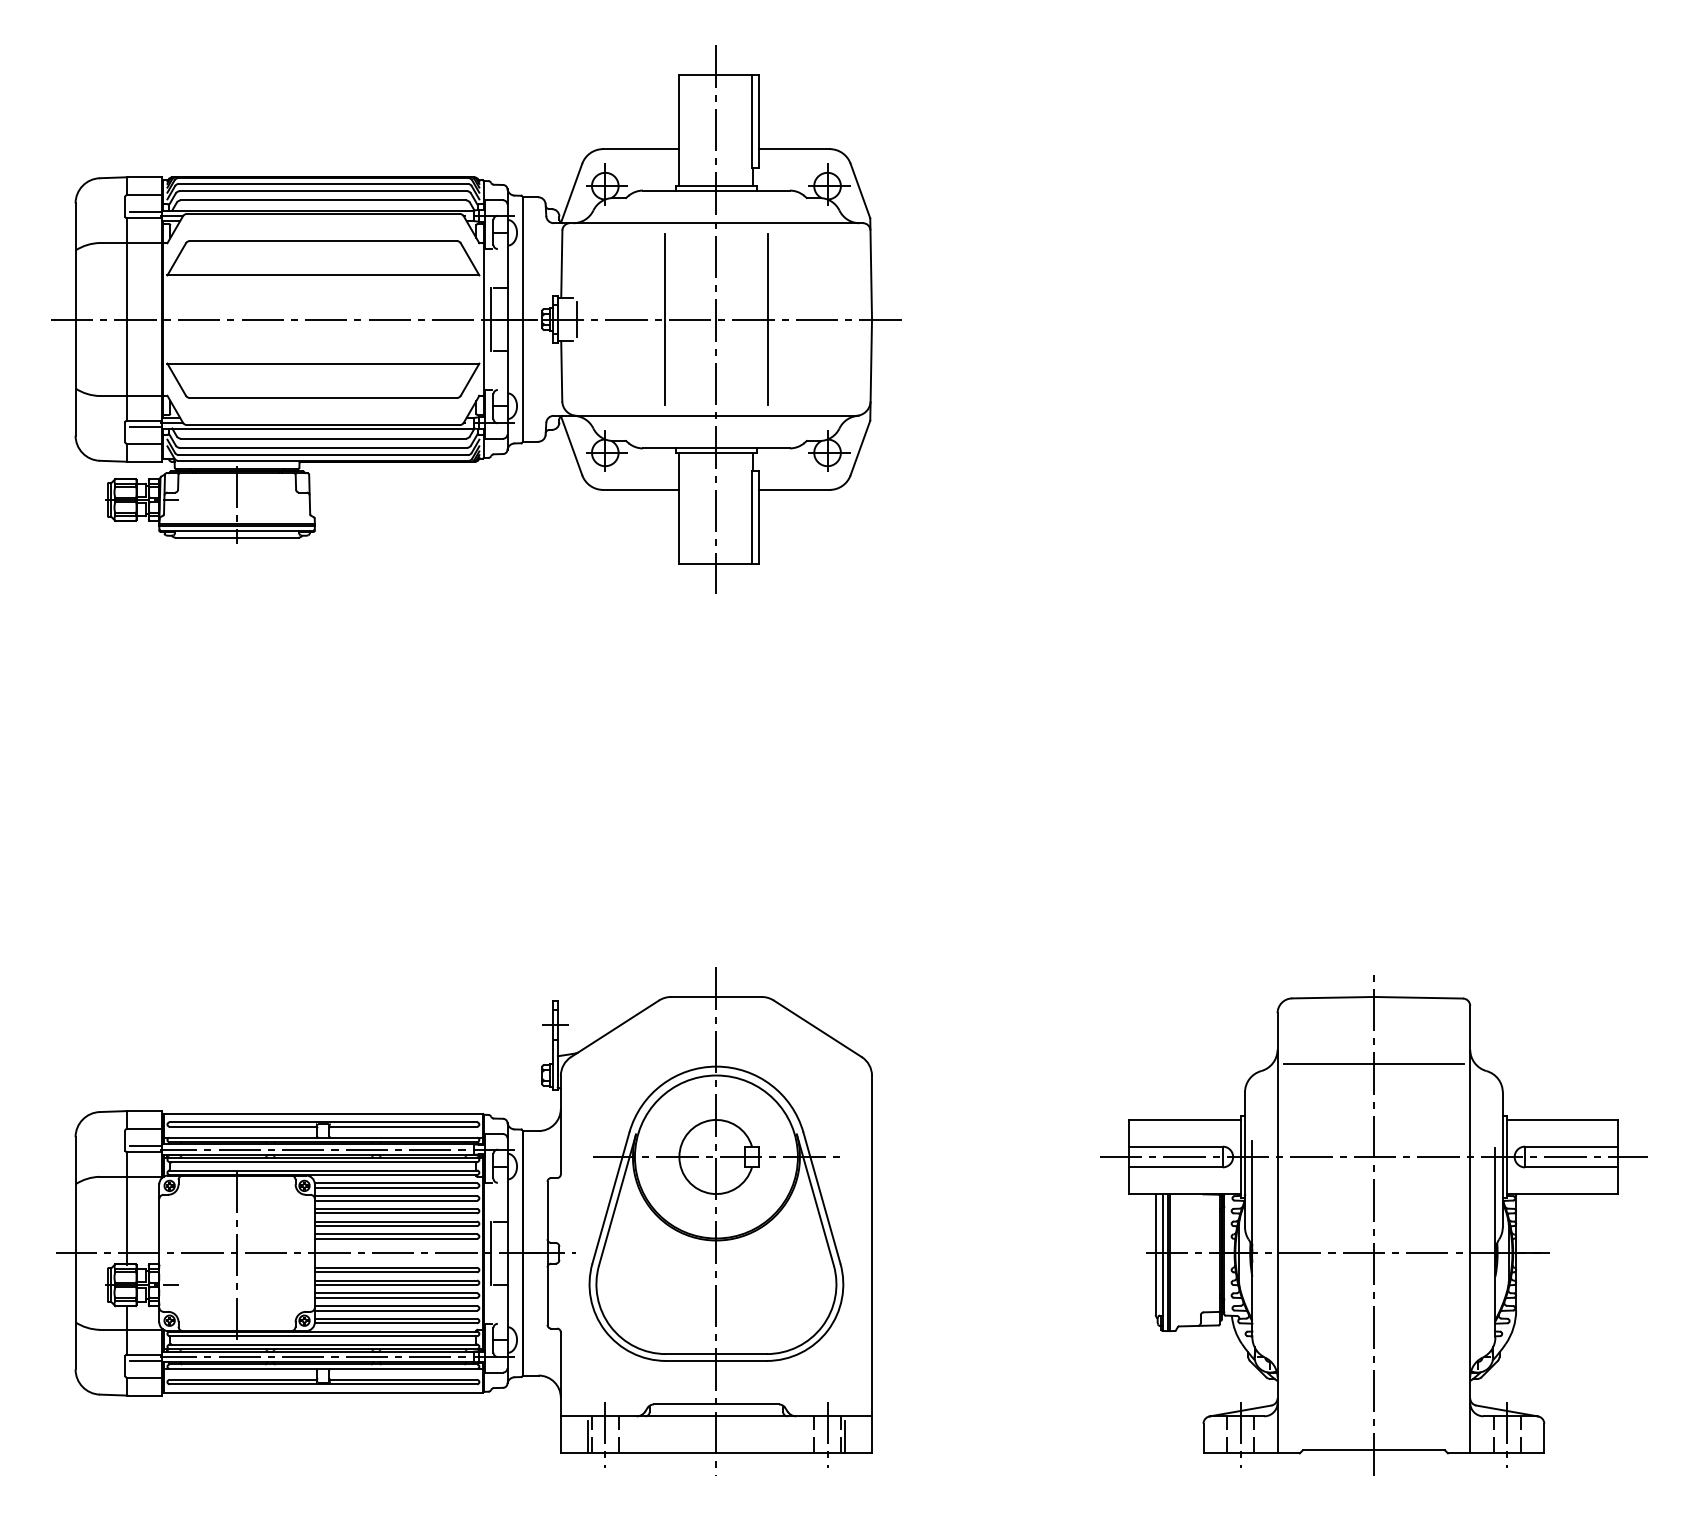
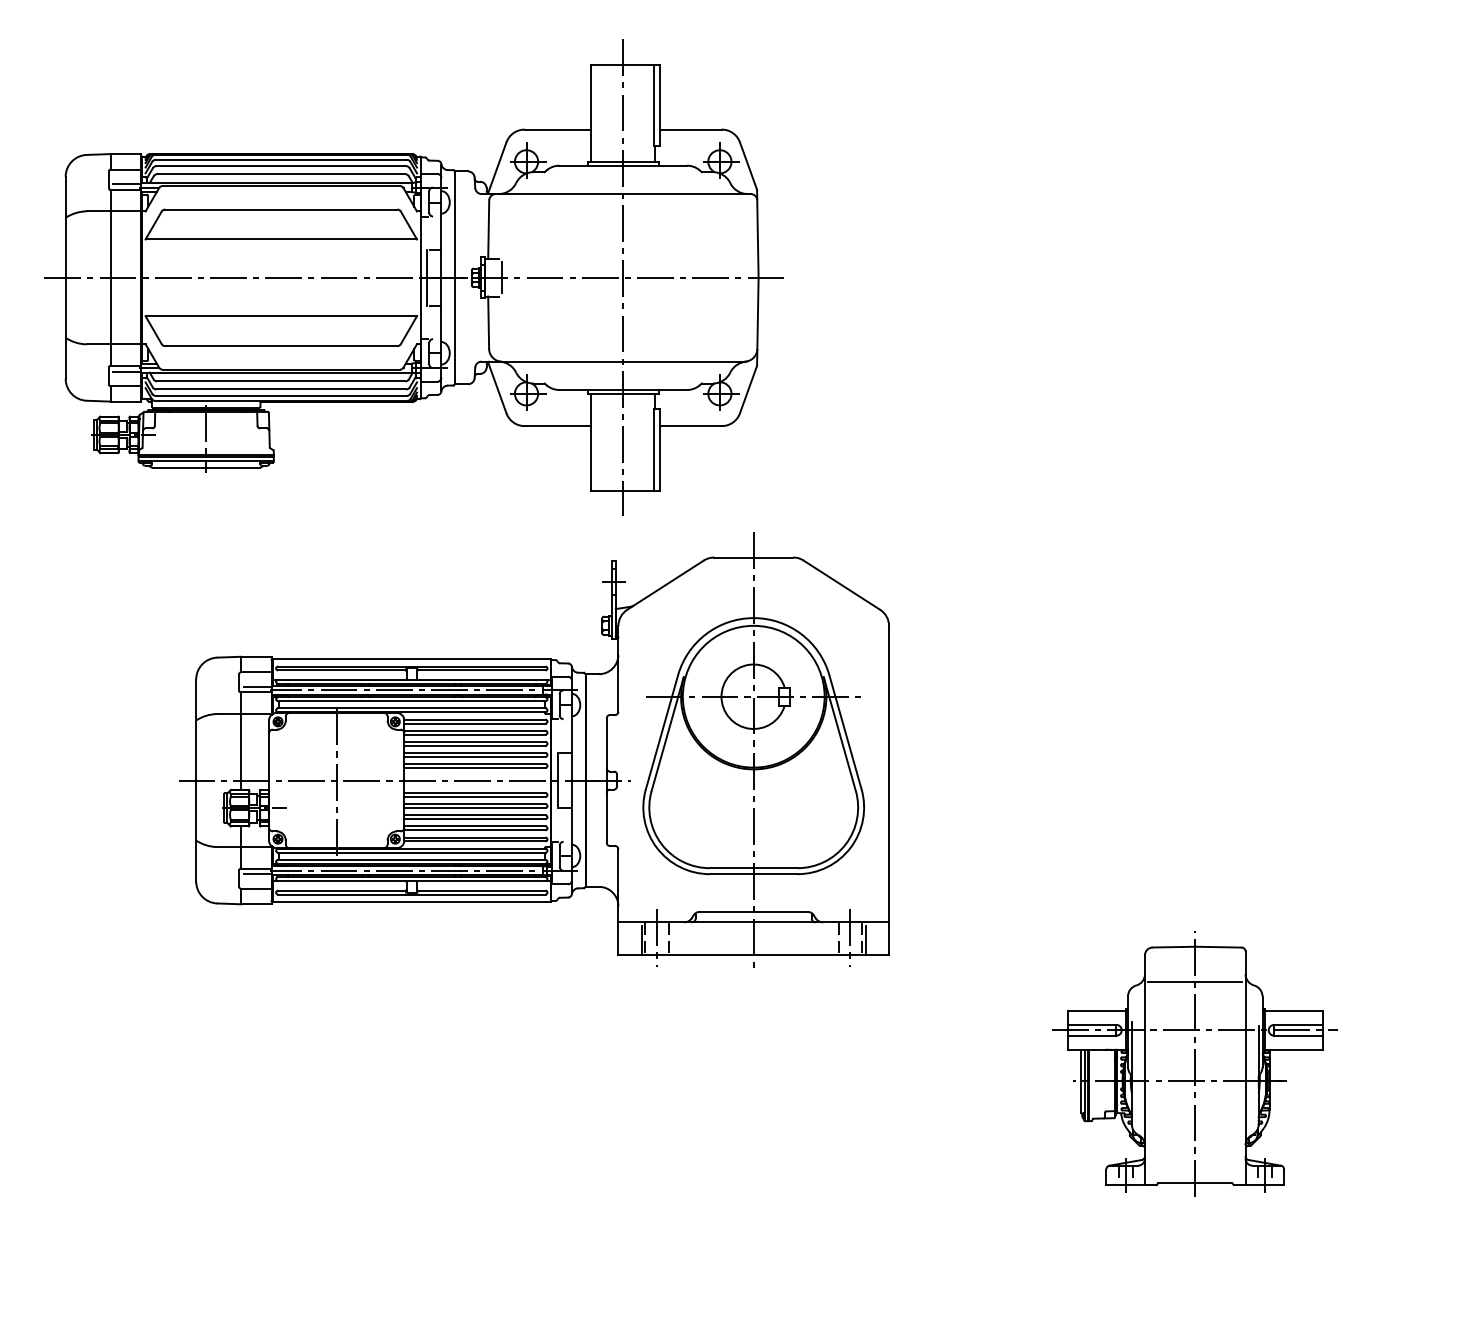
line: (664, 319) -> (578, 277), removed
line: (768, 319) -> (668, 277), removed
part: (464, 1221) -> (534, 752), moved
part: (1373, 1225) -> (1194, 1066), size x0.6

